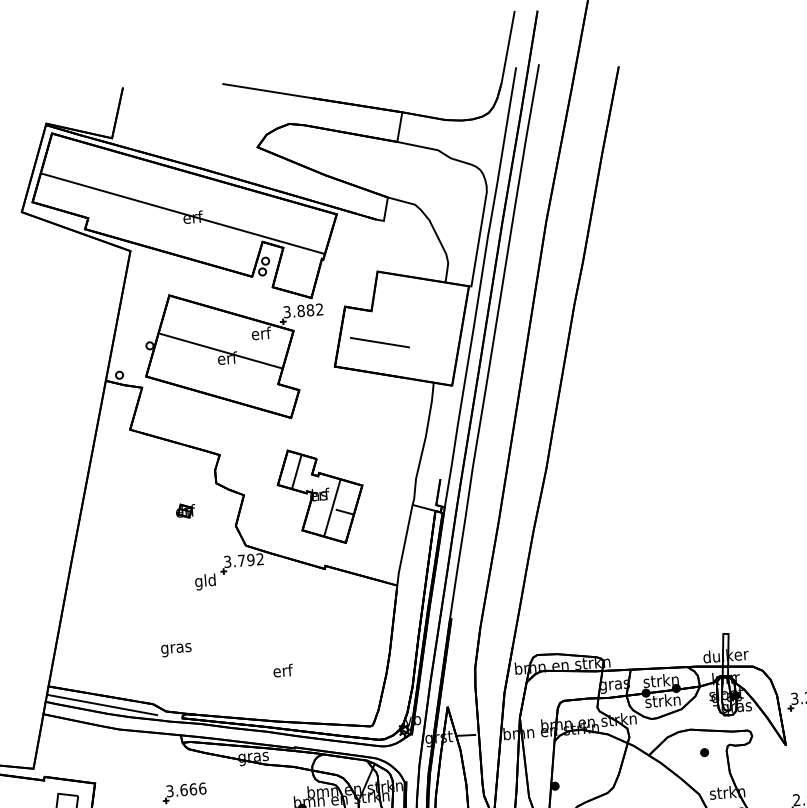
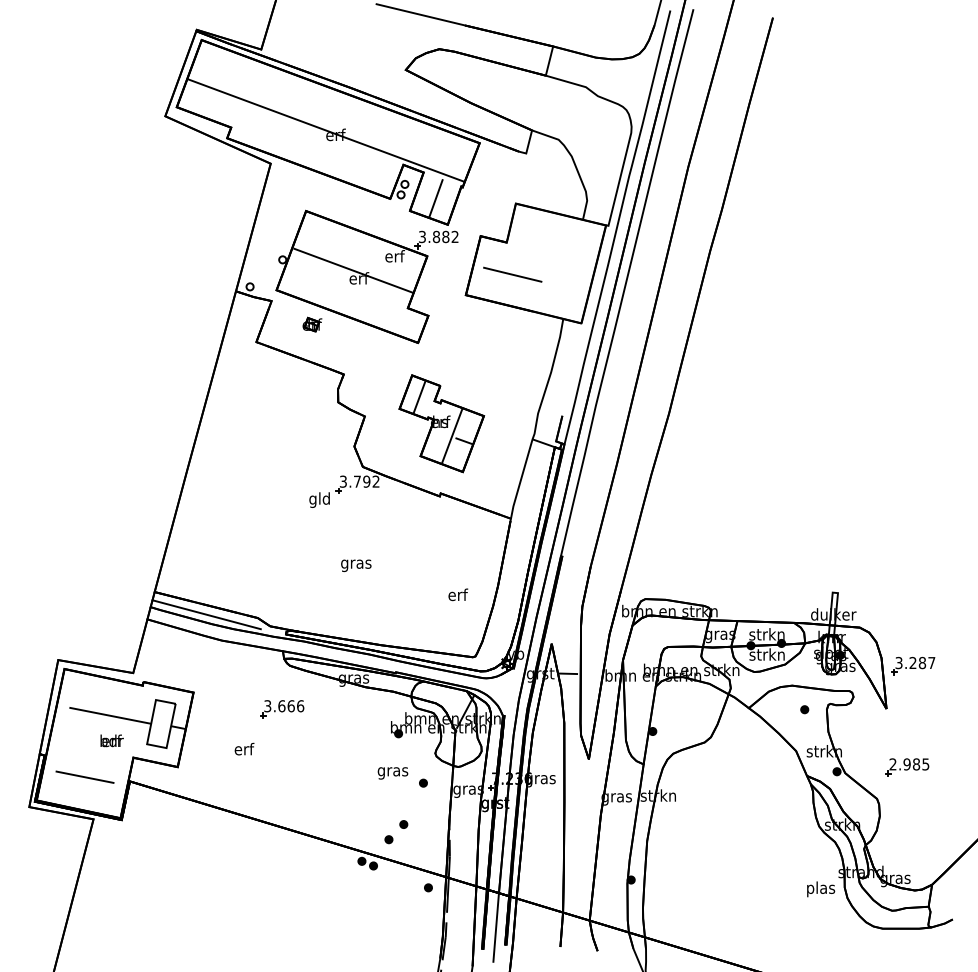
line: (297, 272) -> (435, 198), added
part: (185, 510) -> (312, 324), moved
text: (176, 649) -> (356, 565), moved
text: (283, 670) -> (458, 594), moved

